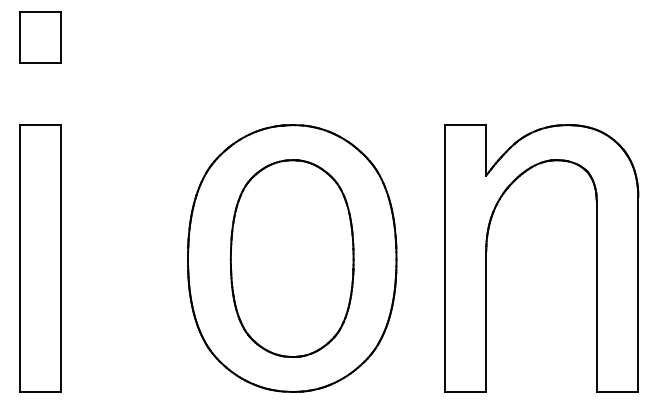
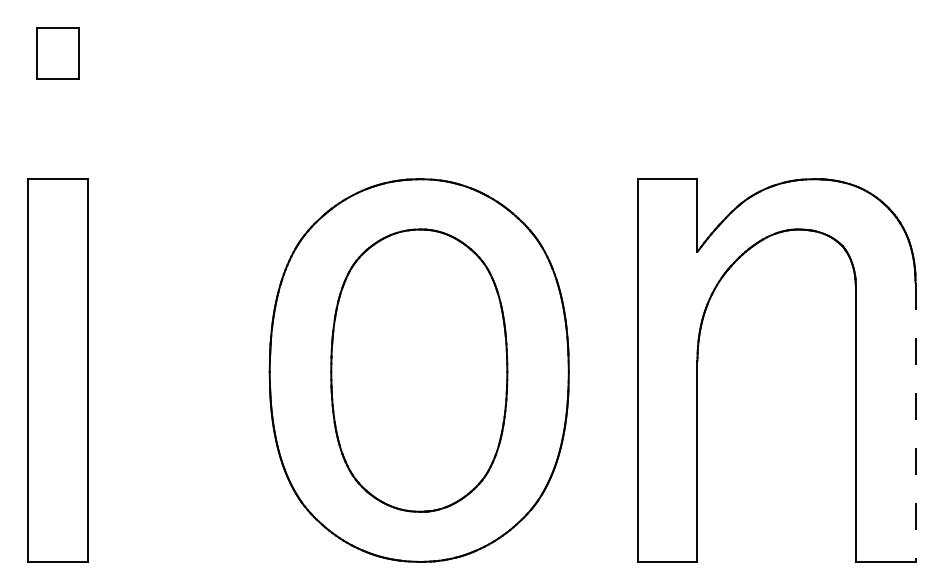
part: (40, 37) -> (58, 53), size x0.7
line: (638, 295) -> (915, 423), solid -> dashed

